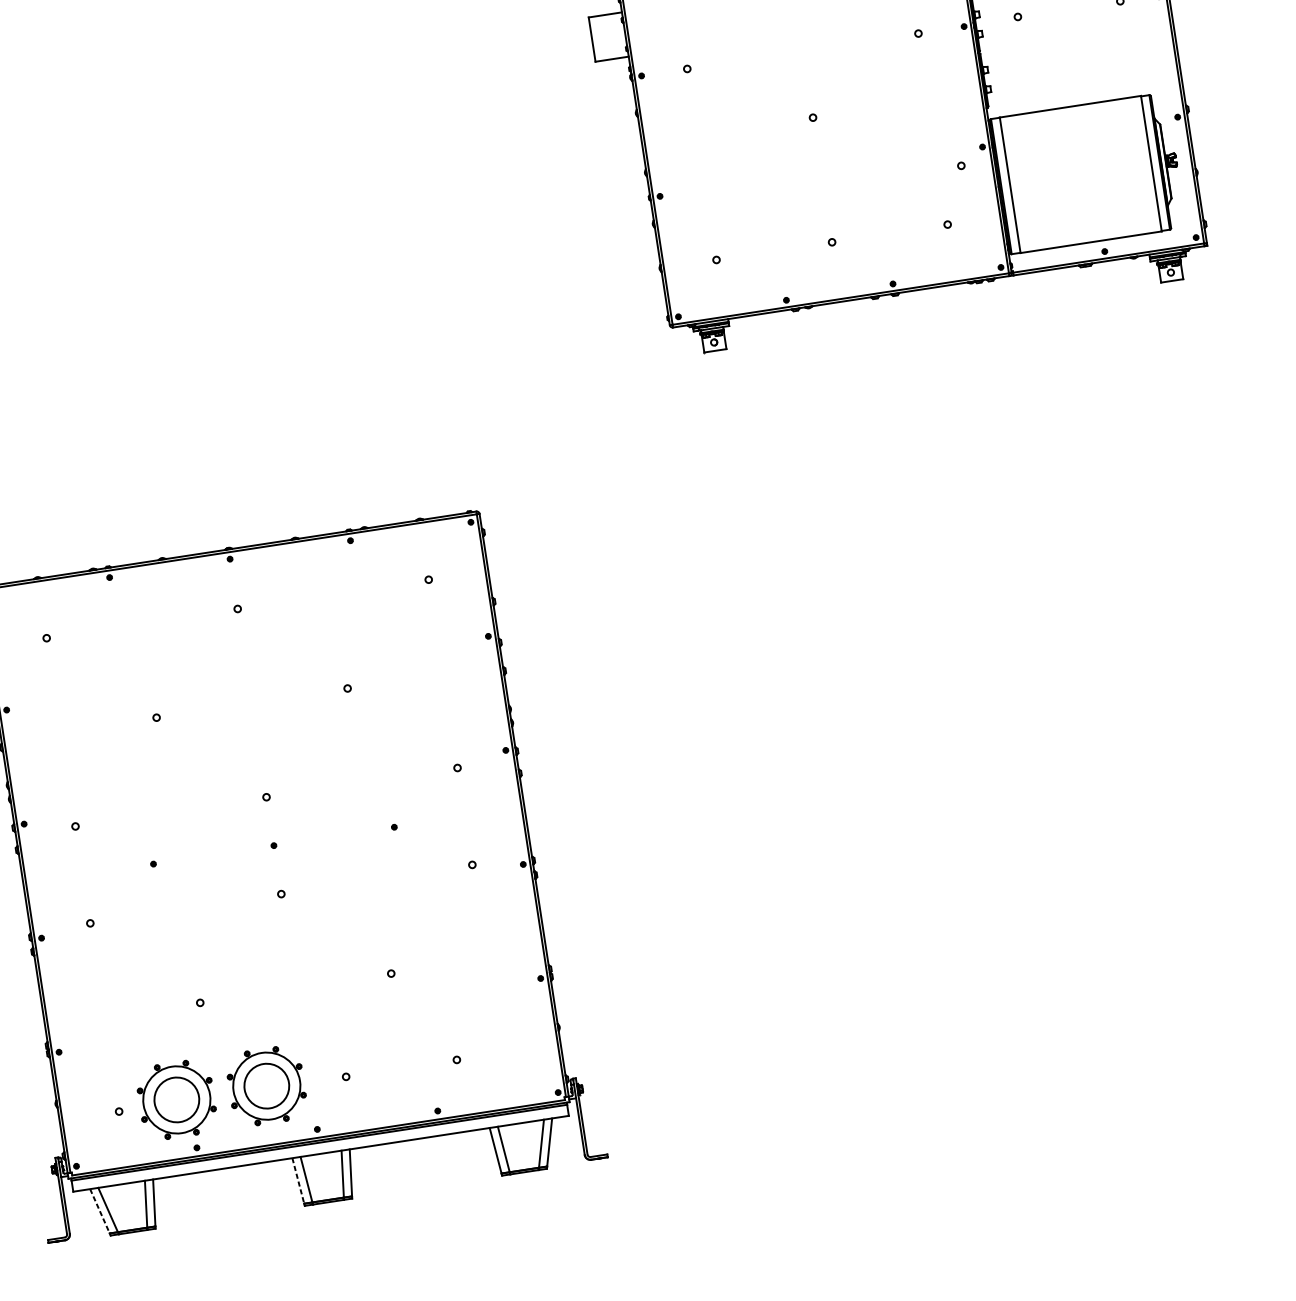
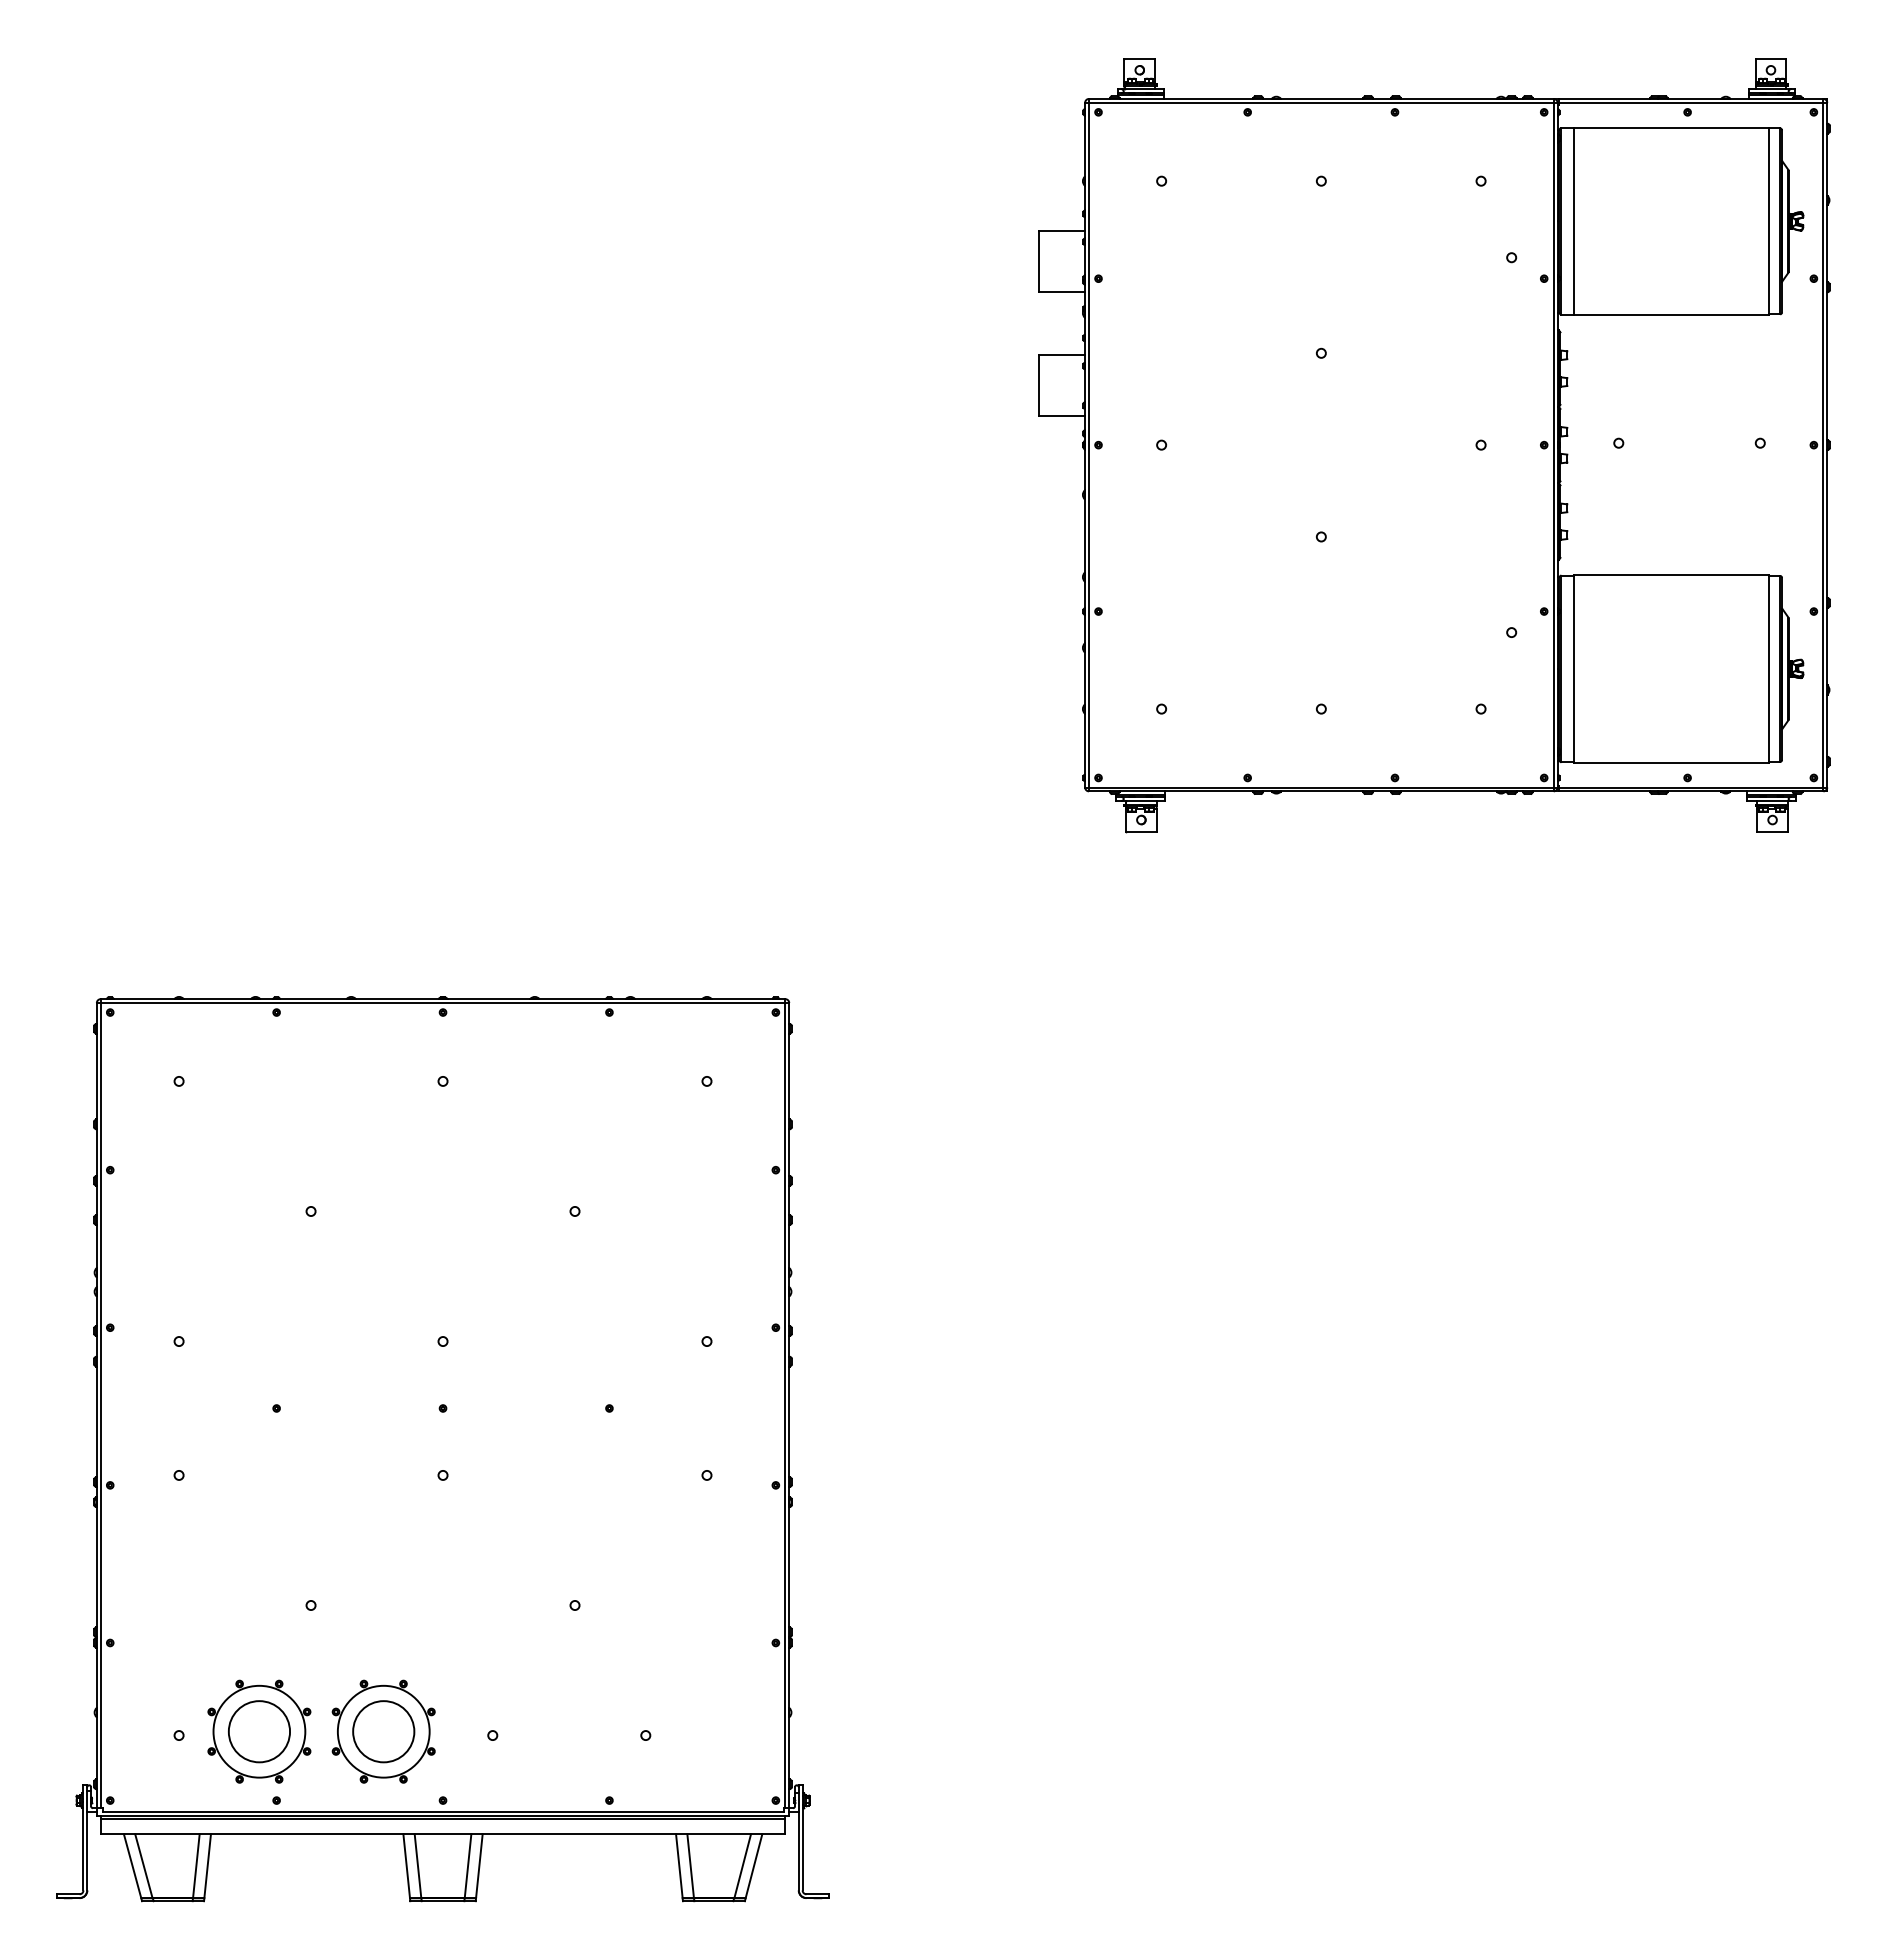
line: (298, 1181) -> (406, 1866), dashed -> solid
line: (99, 1211) -> (132, 1866), dashed -> solid

